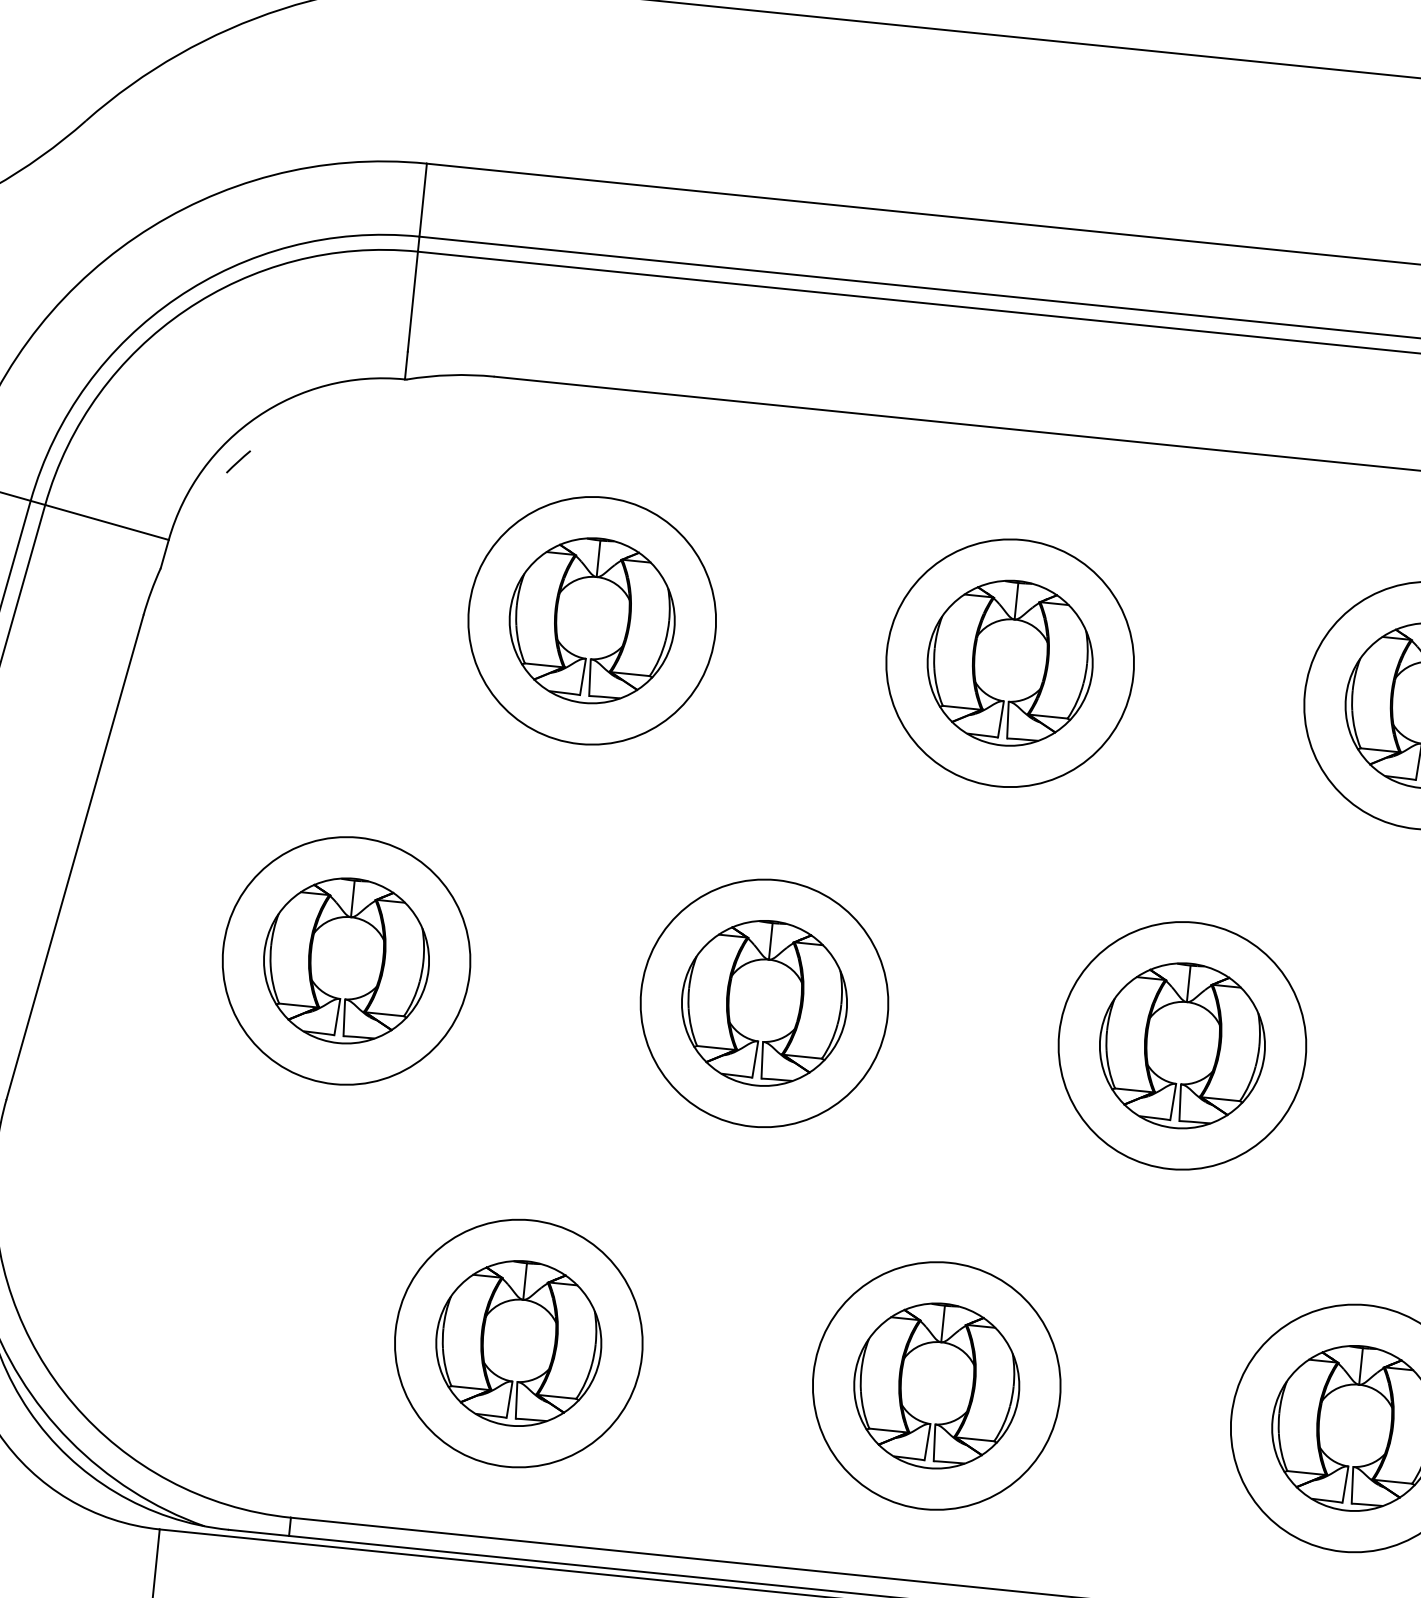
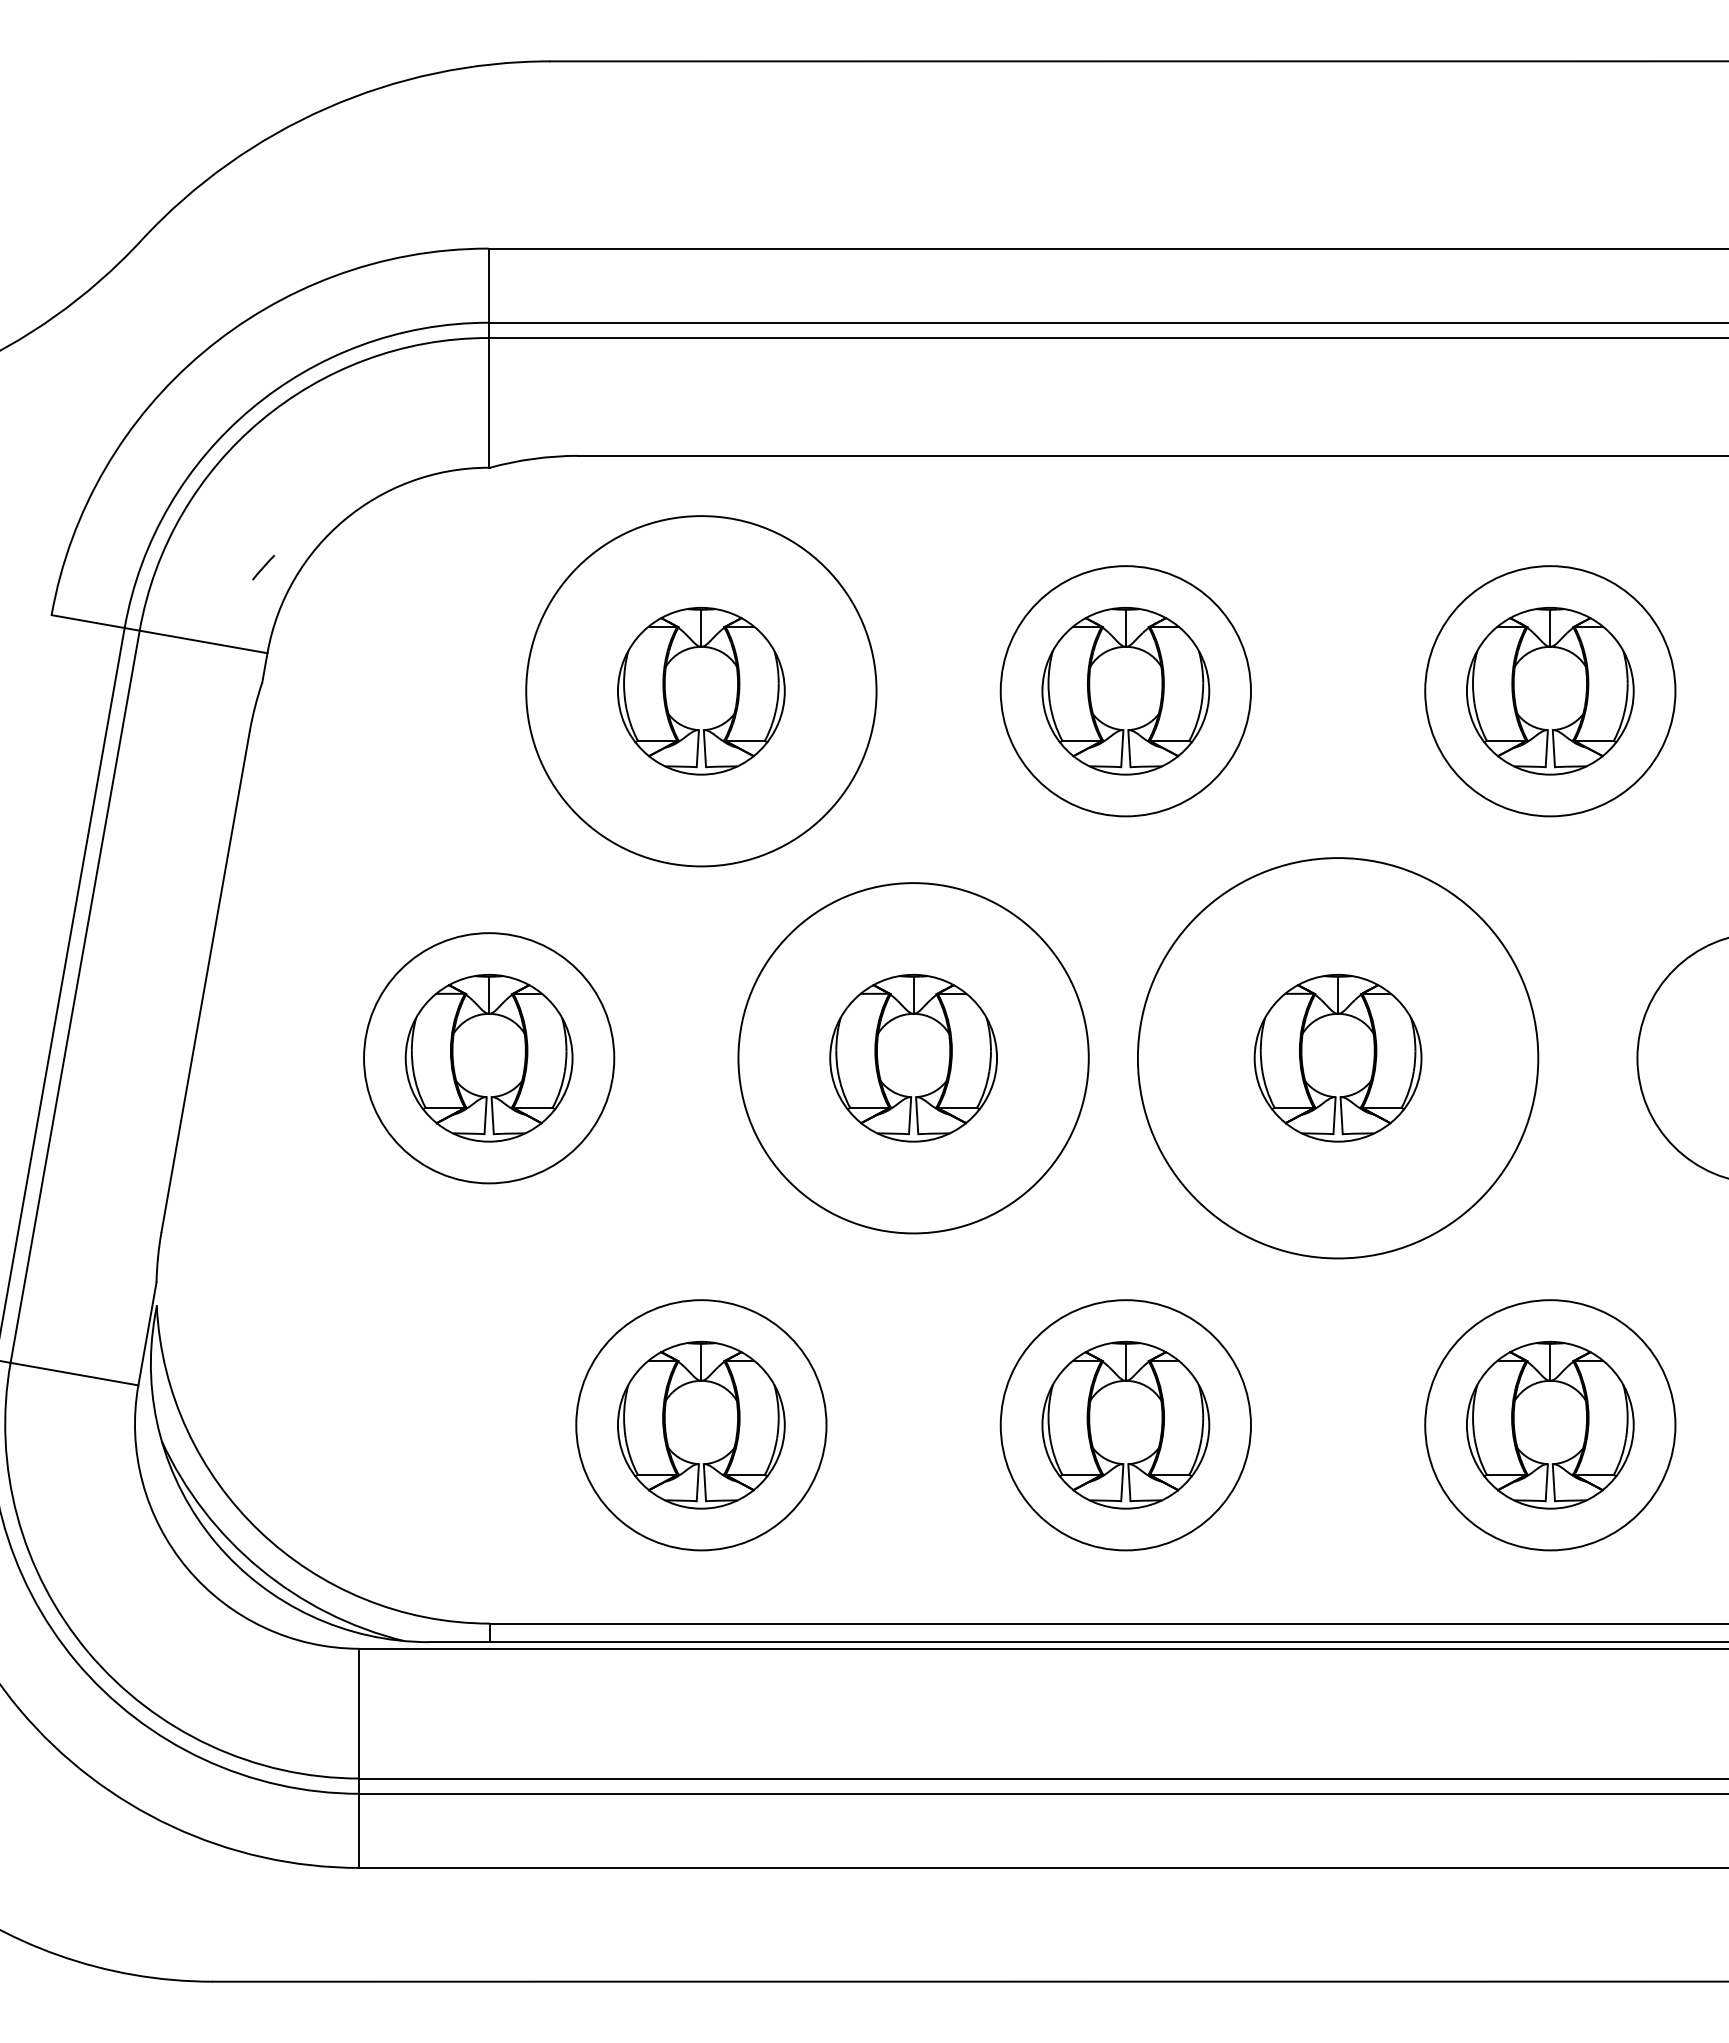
line: (238, 461) -> (263, 567), moved
circle: (592, 621) -> (701, 691), size x1.4
circle: (764, 1003) -> (913, 1058), size x1.4
circle: (1181, 1046) -> (1337, 1058), size x1.6

